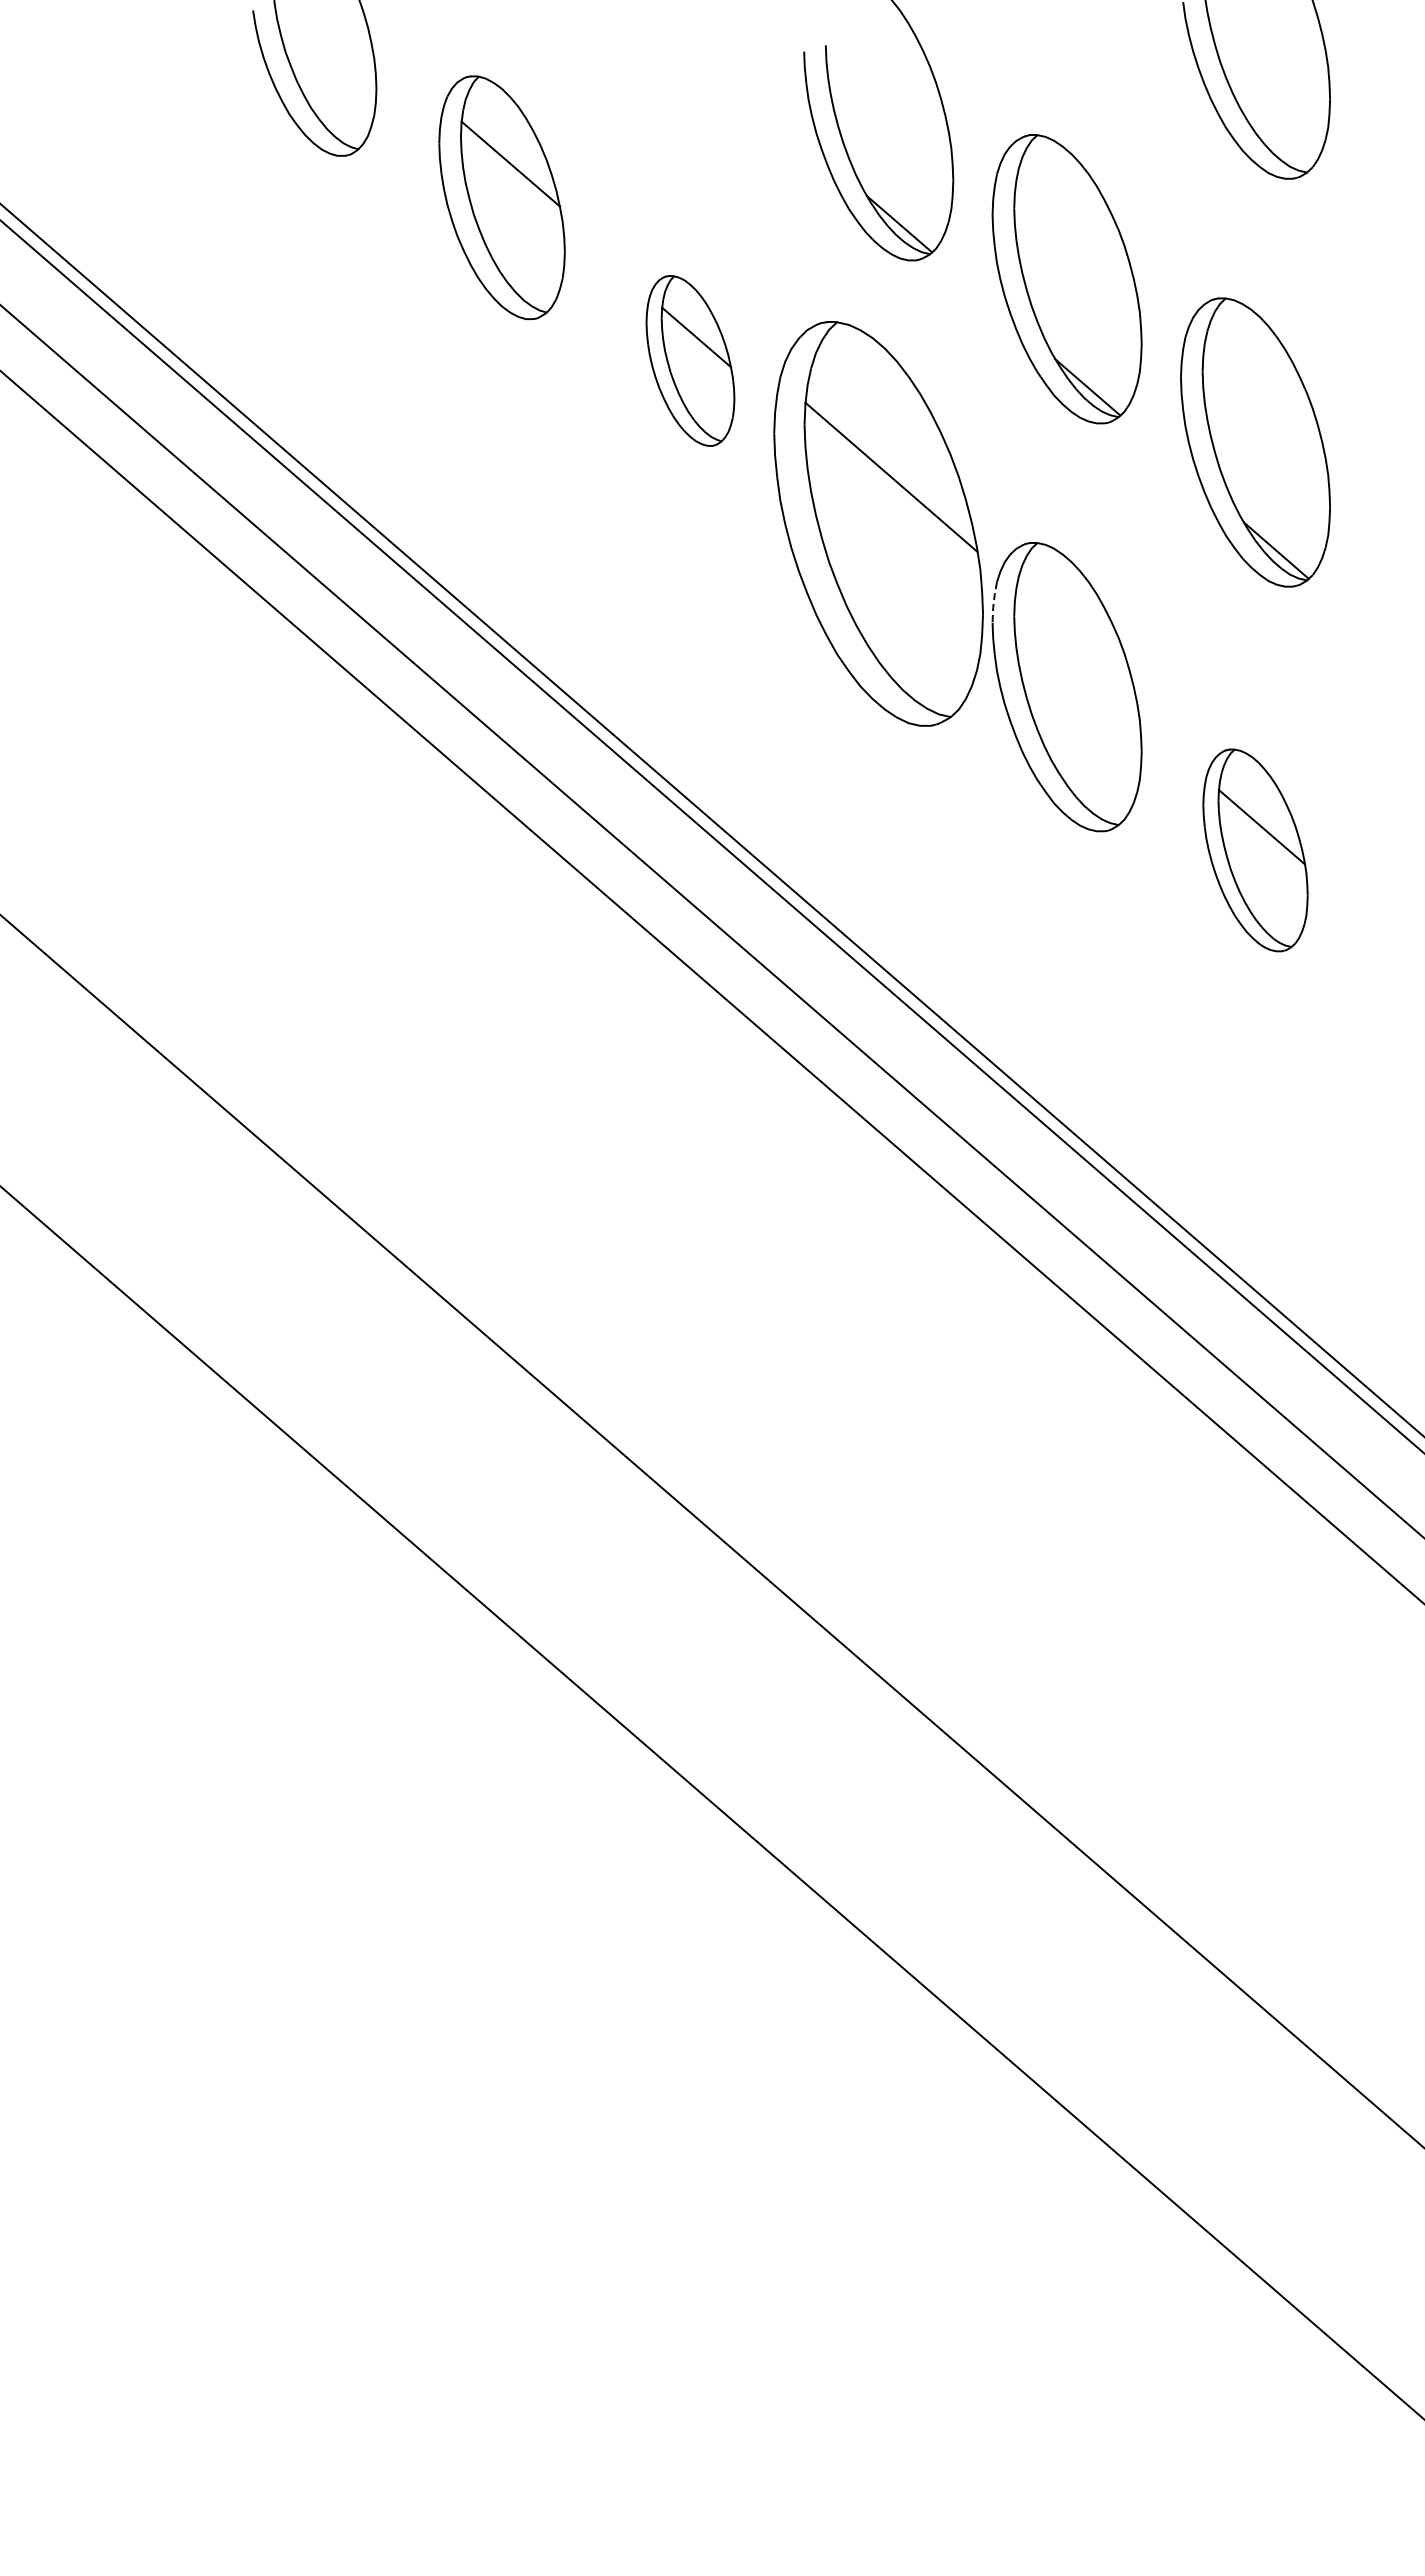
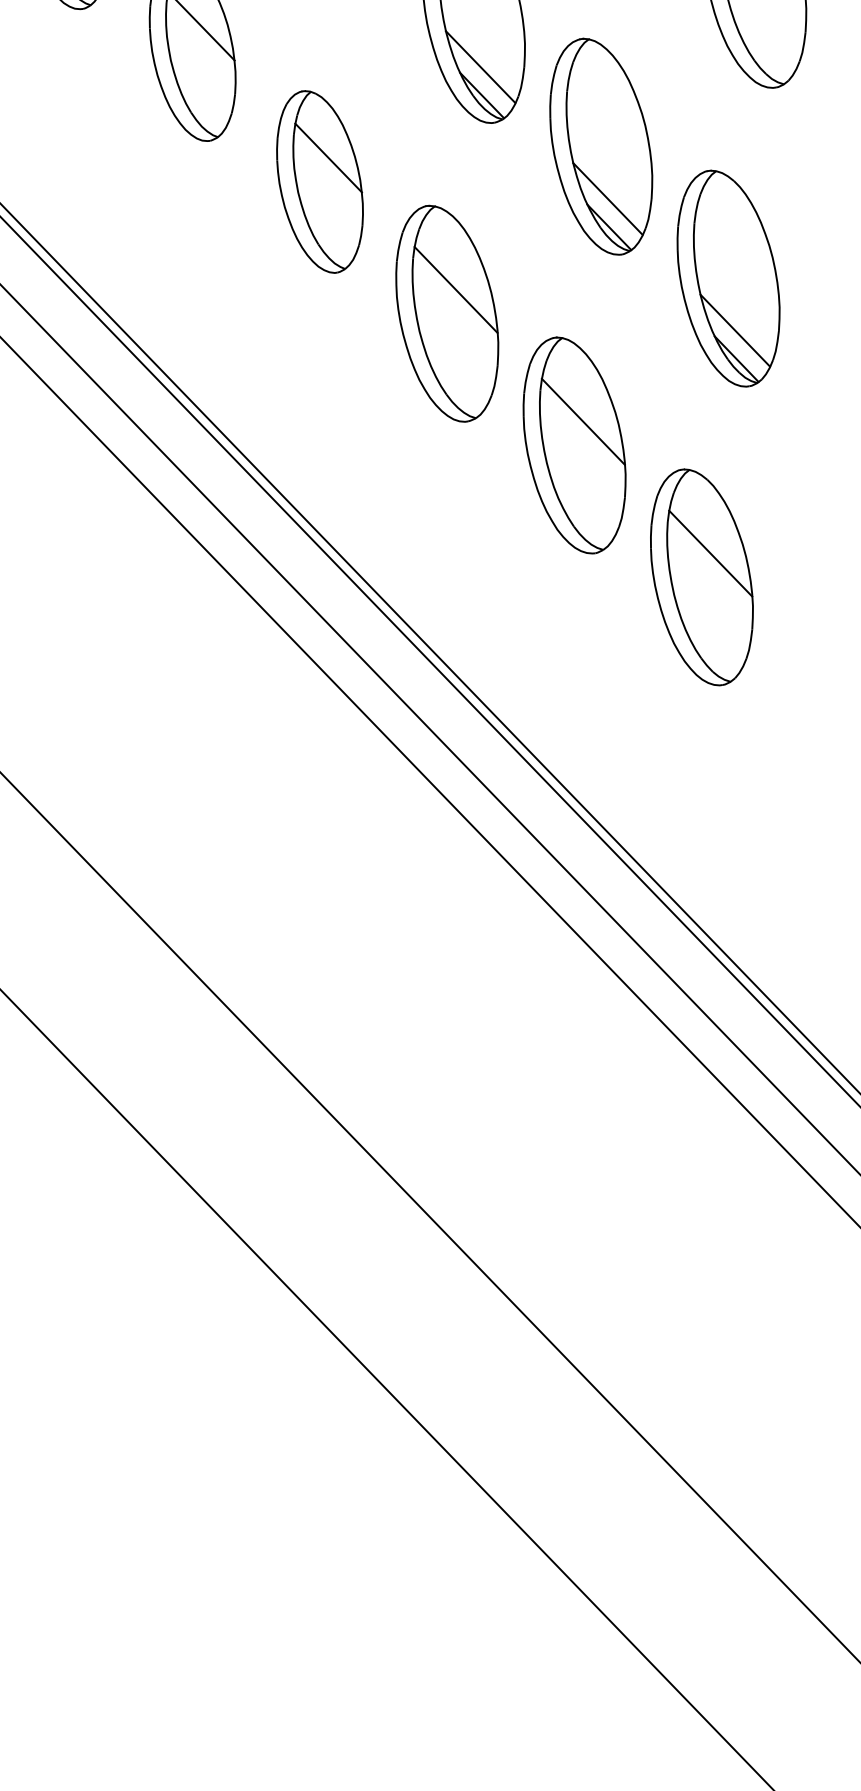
line: (893, 185) -> (480, 66), added
line: (1082, 348) -> (607, 198), added
part: (690, 360) -> (320, 181), size x1.43
line: (1270, 511) -> (734, 330), added
part: (878, 524) -> (447, 314), size x0.71
line: (993, 603) -> (526, 379), dashed -> solid
line: (1075, 653) -> (582, 421), added
part: (1255, 850) -> (701, 577), size x1.43

